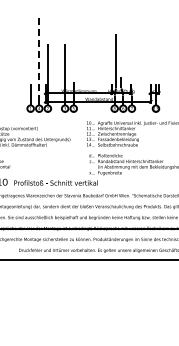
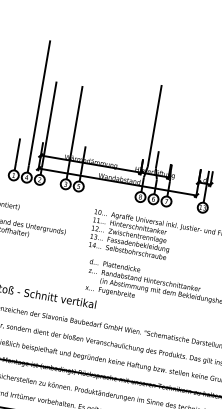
line: (39, 59) -> (39, 103), dashed -> solid

